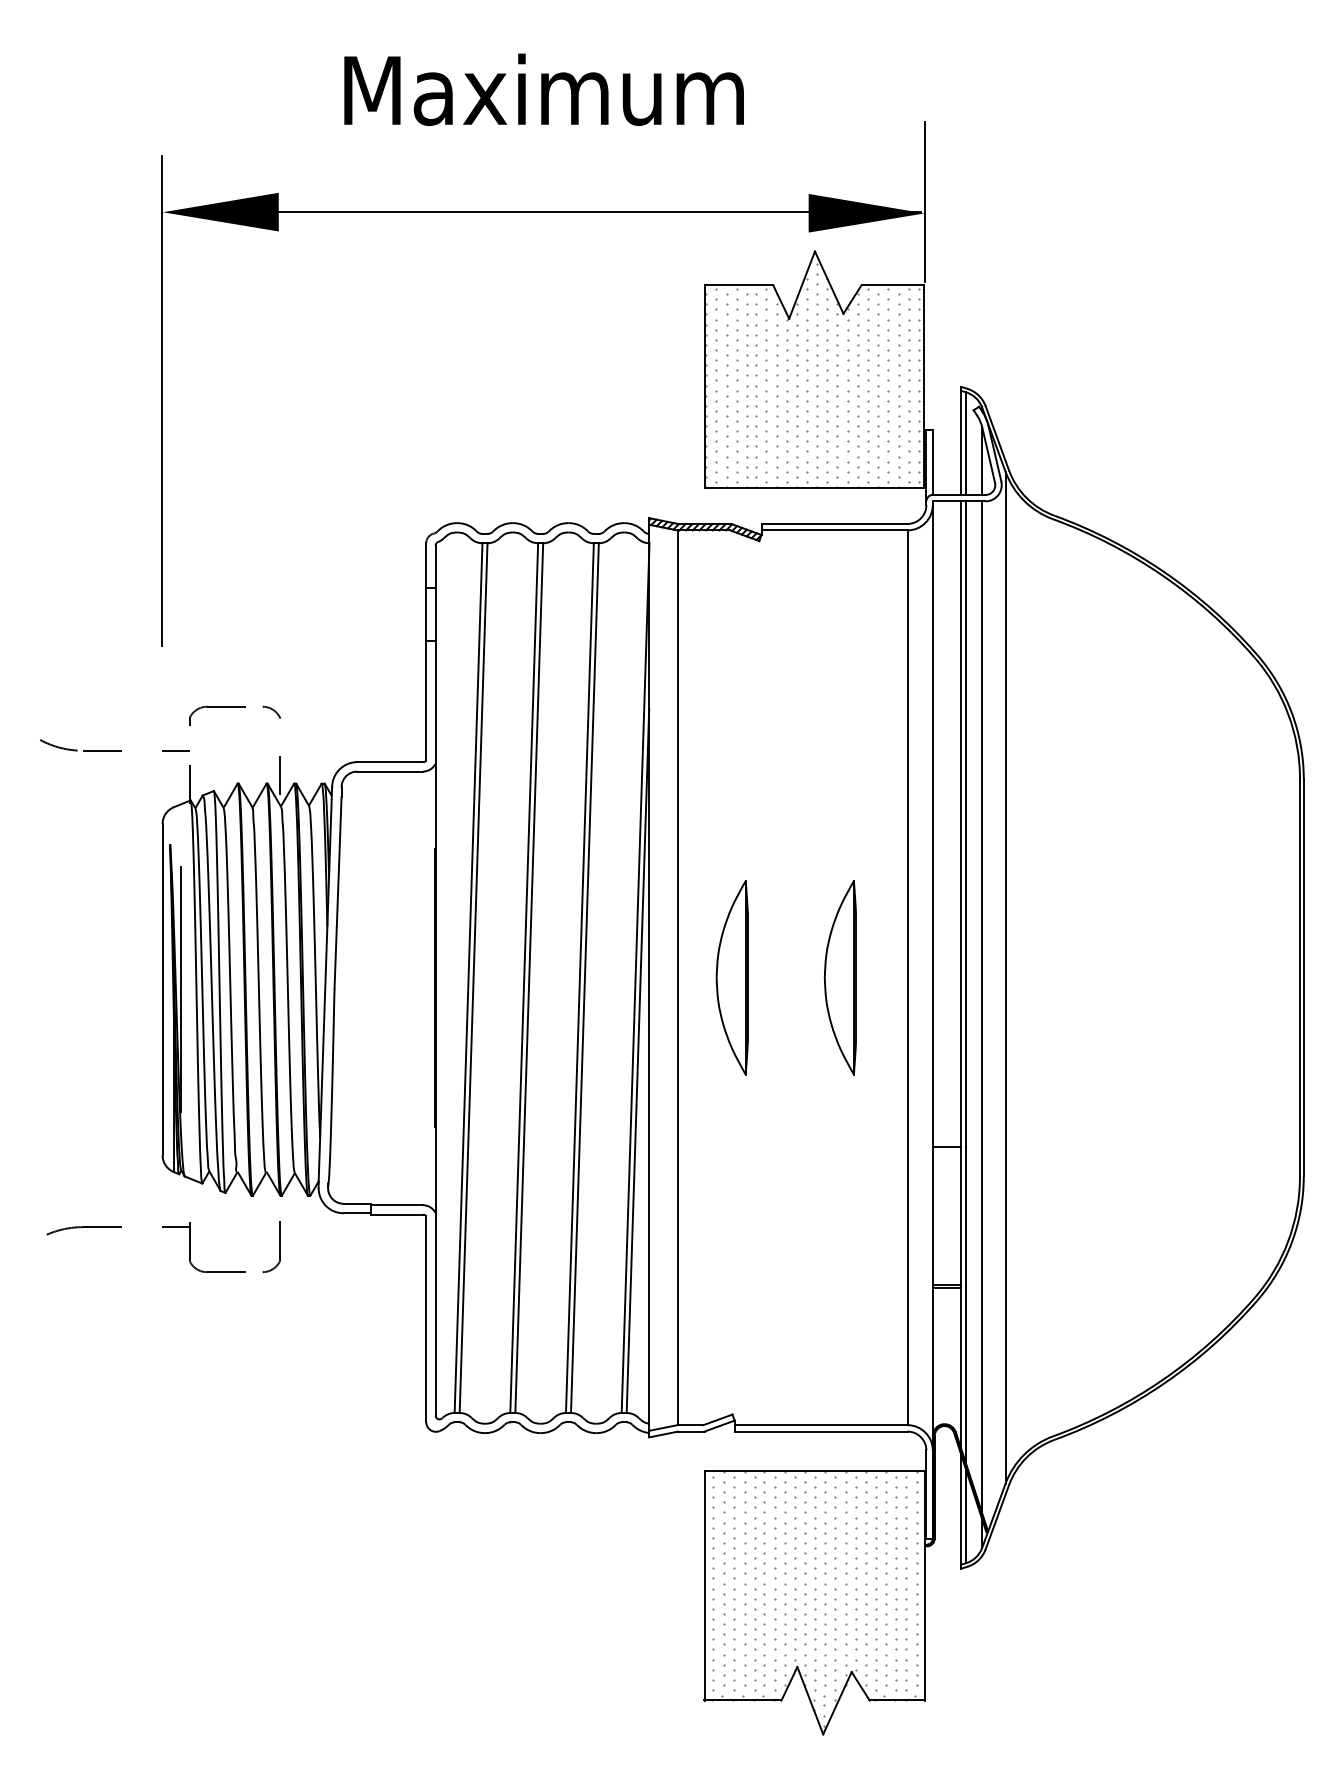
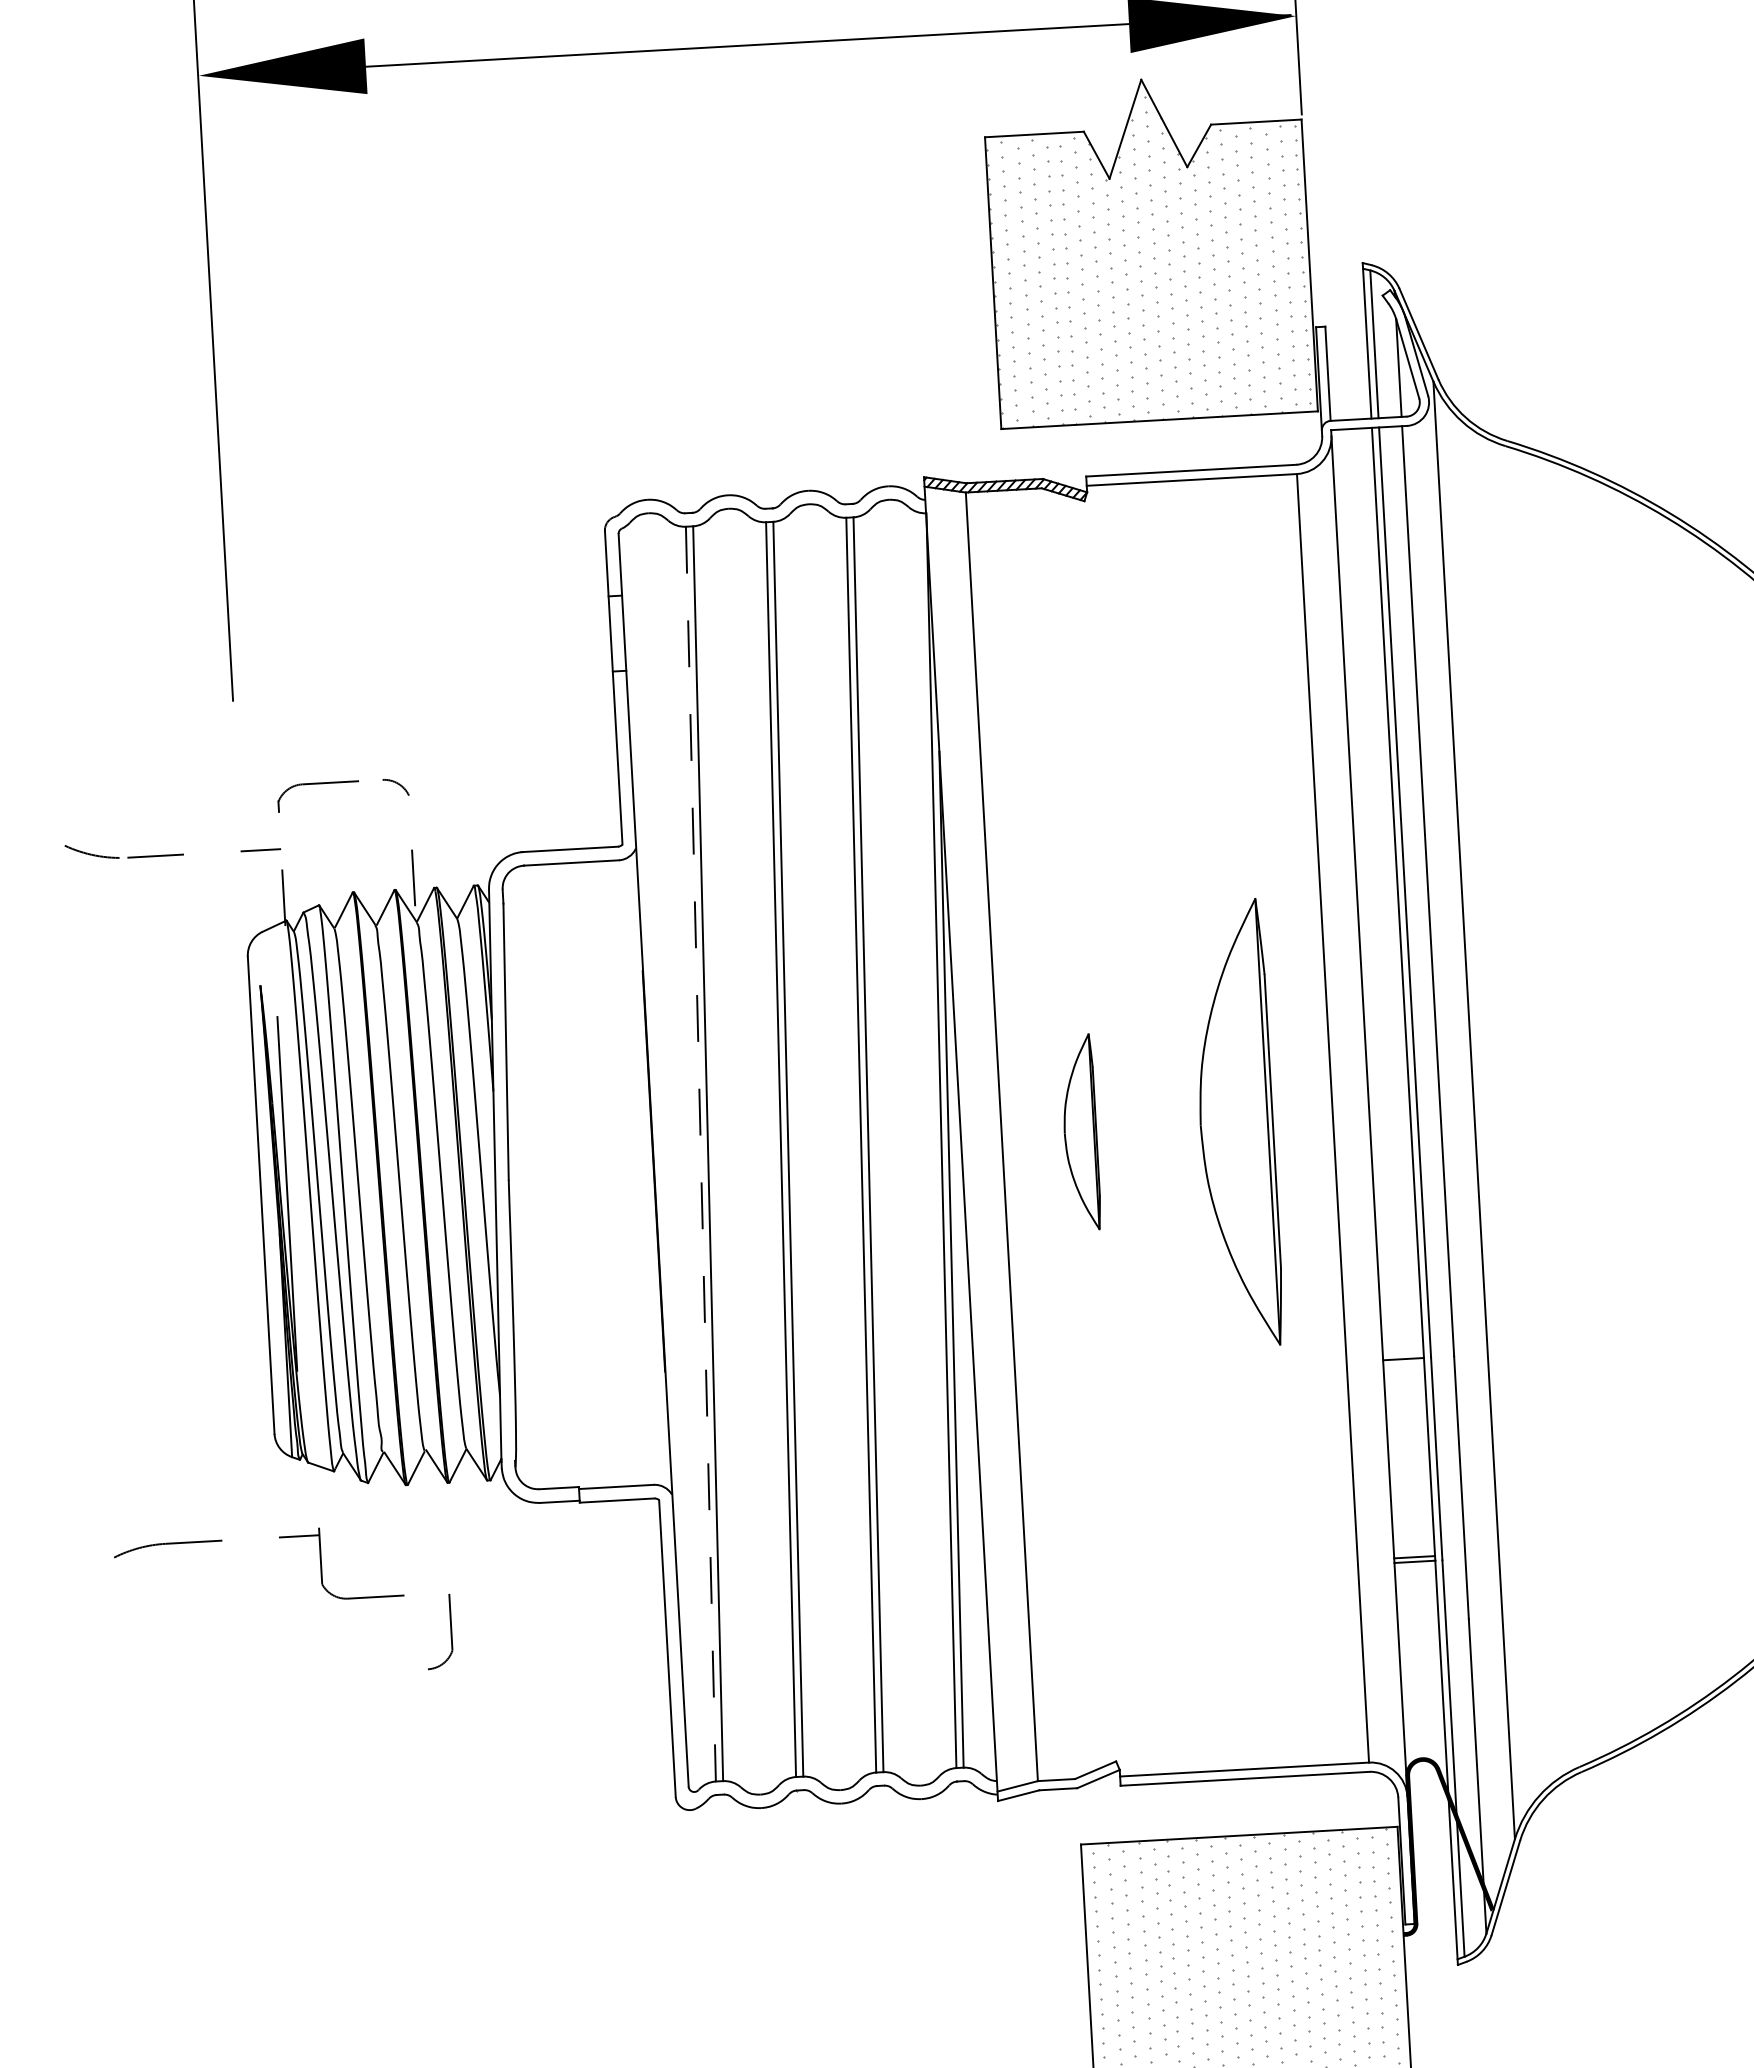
part: (731, 977) -> (1079, 1132), size x0.7
part: (839, 977) -> (1235, 1123), size x1.6
line: (468, 978) -> (700, 1154), solid -> dashed
part: (279, 1246) -> (450, 1630), moved

